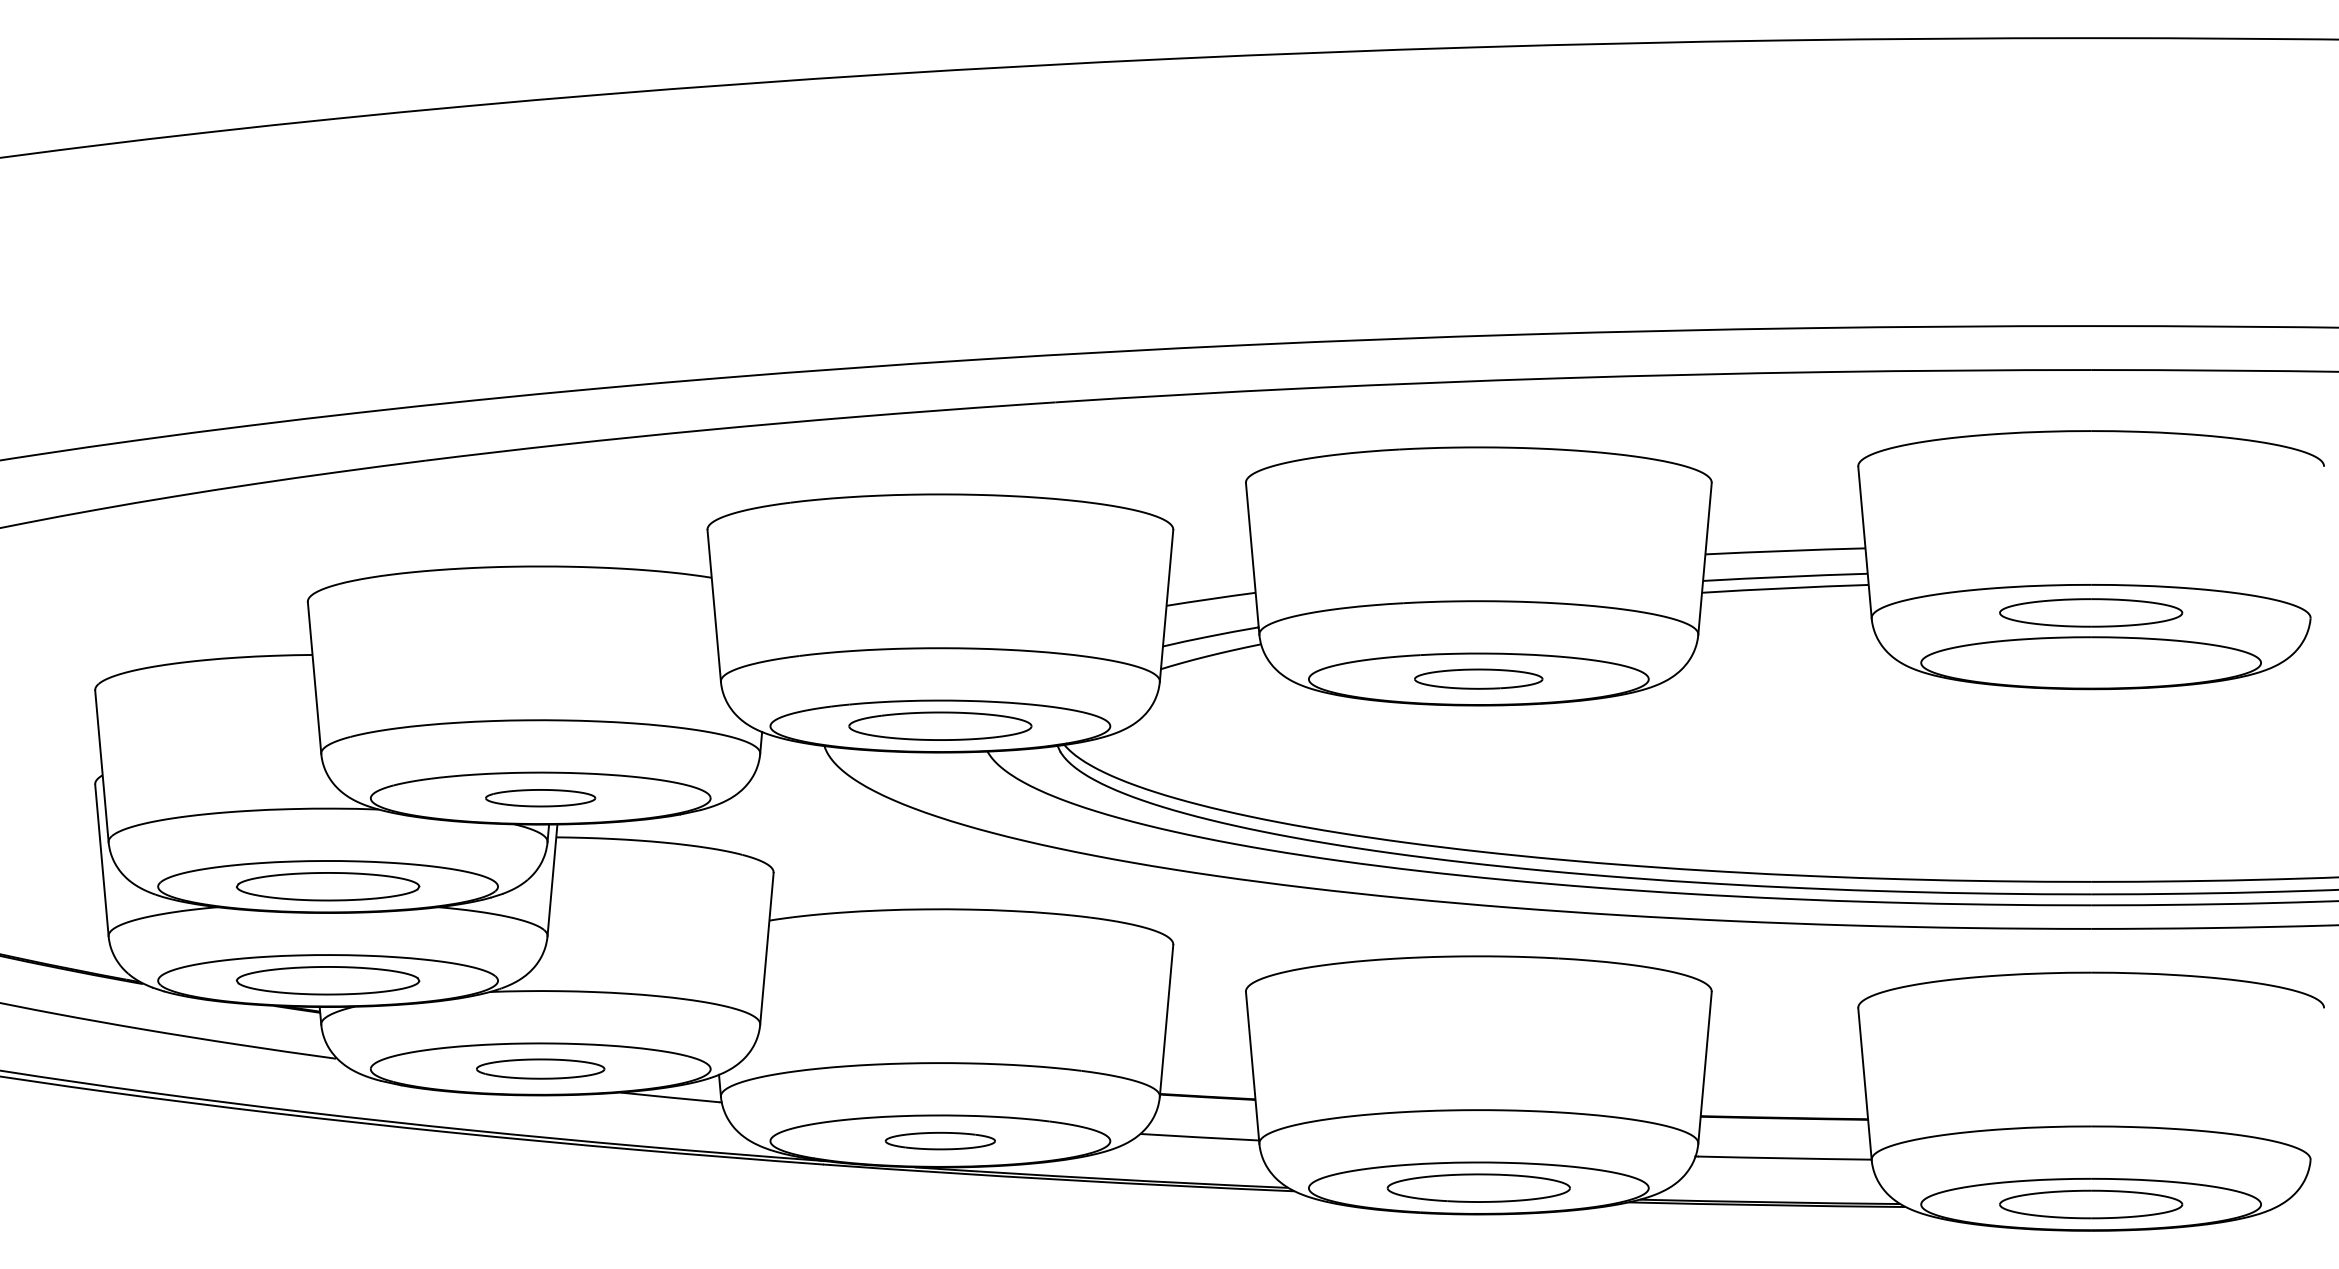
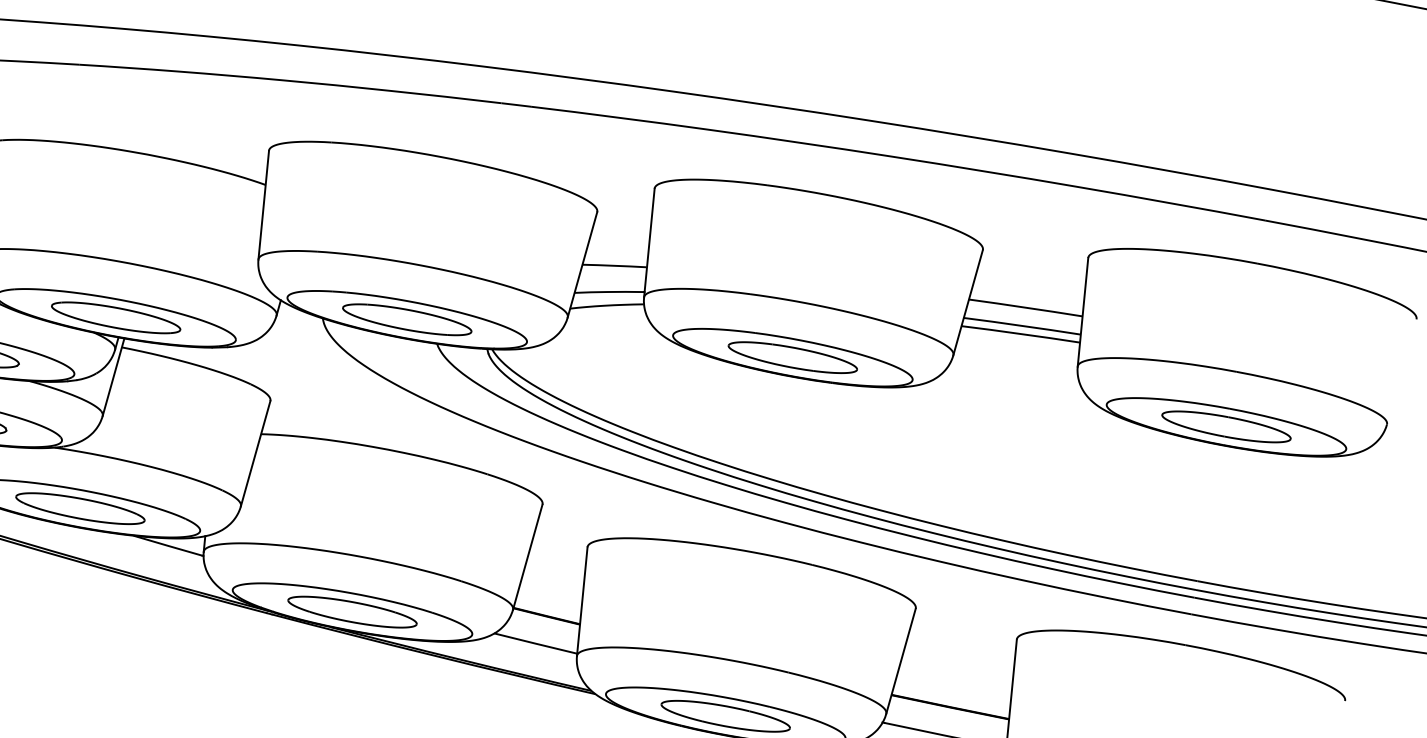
part: (2091, 612) -> (1226, 426), moved
part: (1478, 678) -> (792, 357), size x1.43
part: (540, 797) -> (116, 317), size x1.67
part: (540, 1068) -> (80, 508), size x1.43
part: (940, 1140) -> (352, 611), size x1.67

